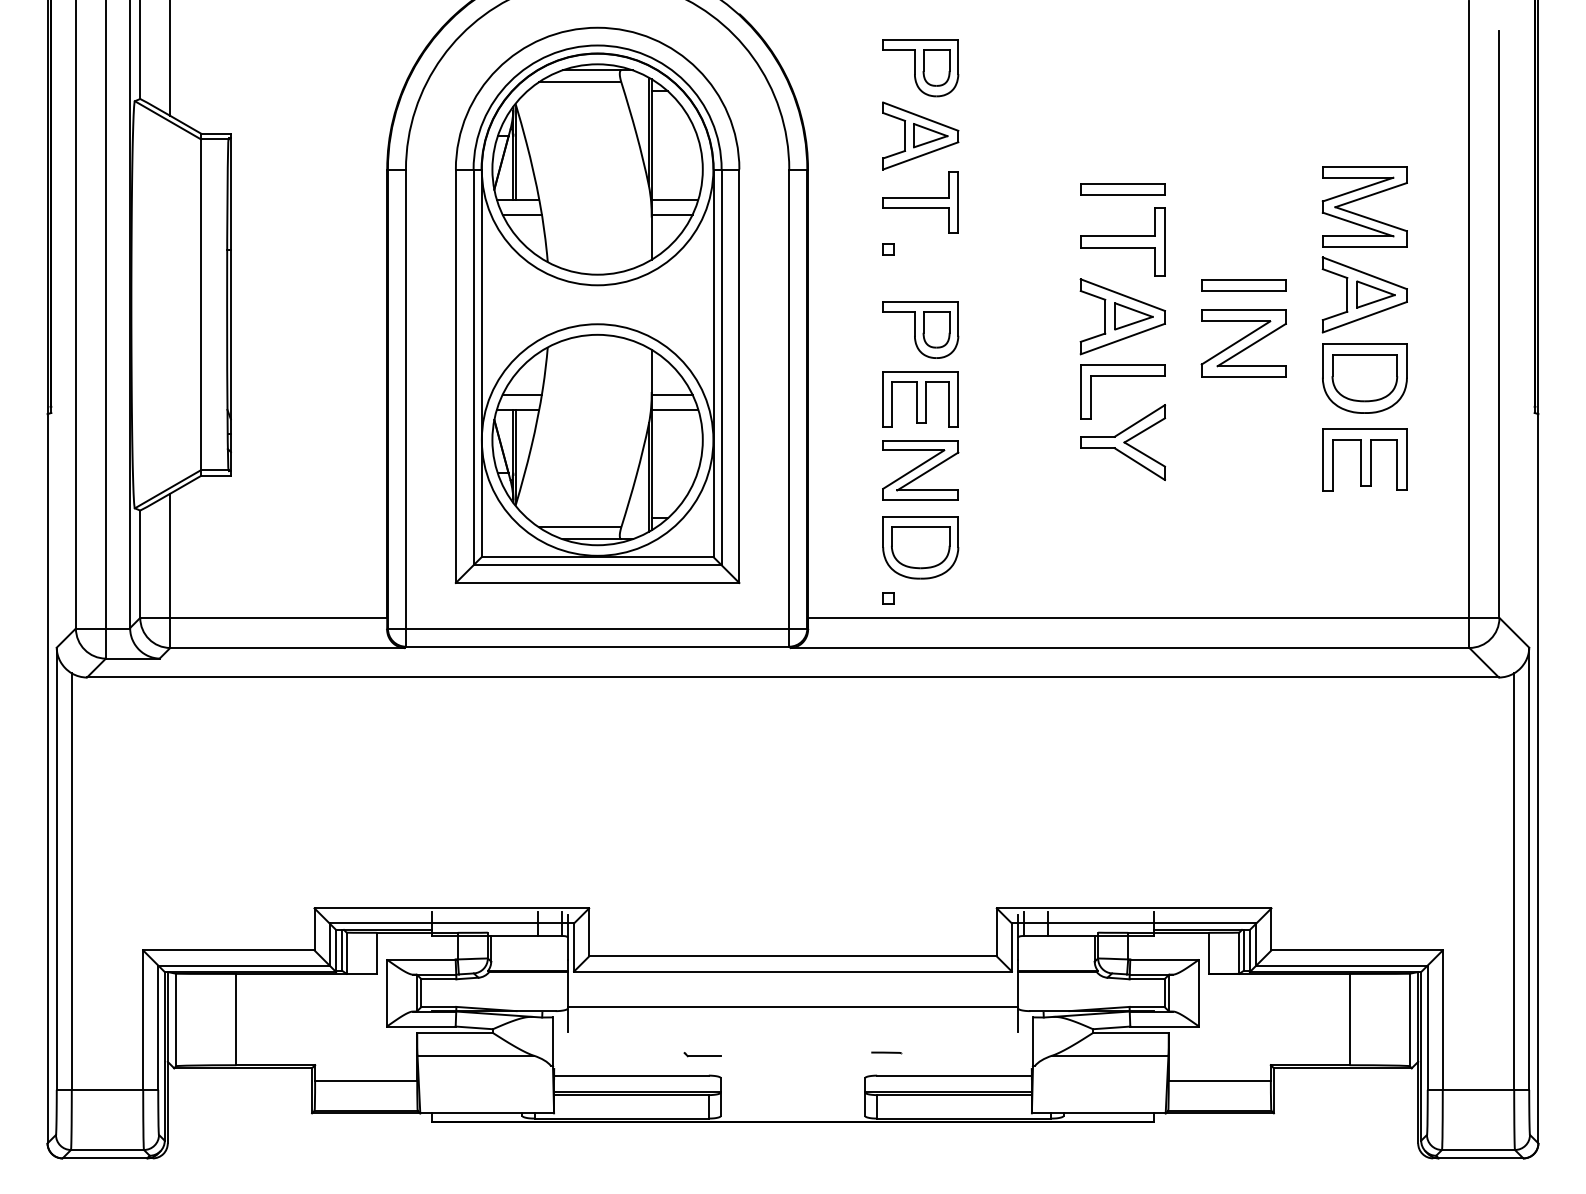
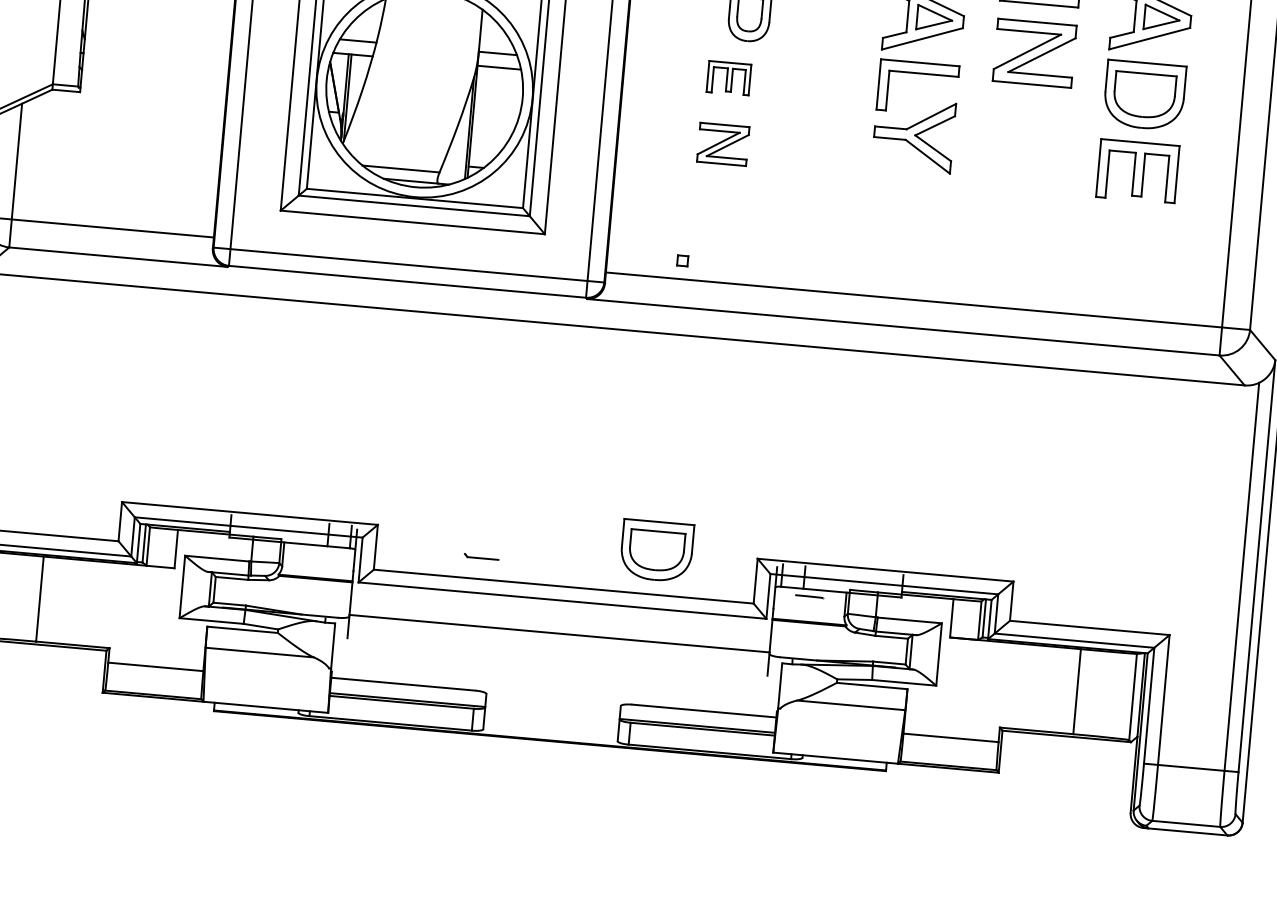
part: (920, 399) -> (728, 78), size x0.6
part: (920, 470) -> (722, 144), size x0.7
part: (920, 547) -> (656, 550), moved
line: (886, 1052) -> (809, 596), moved
part: (702, 1054) -> (481, 556), moved

